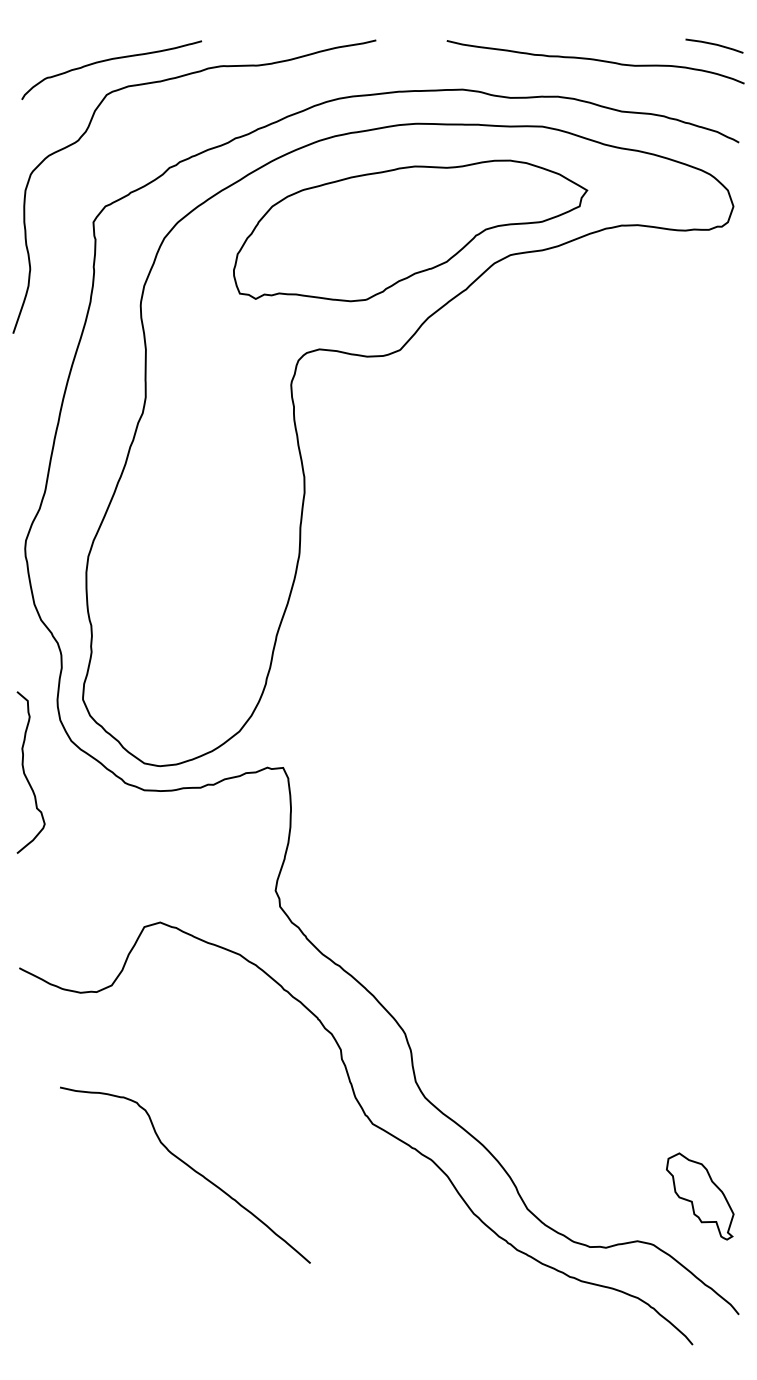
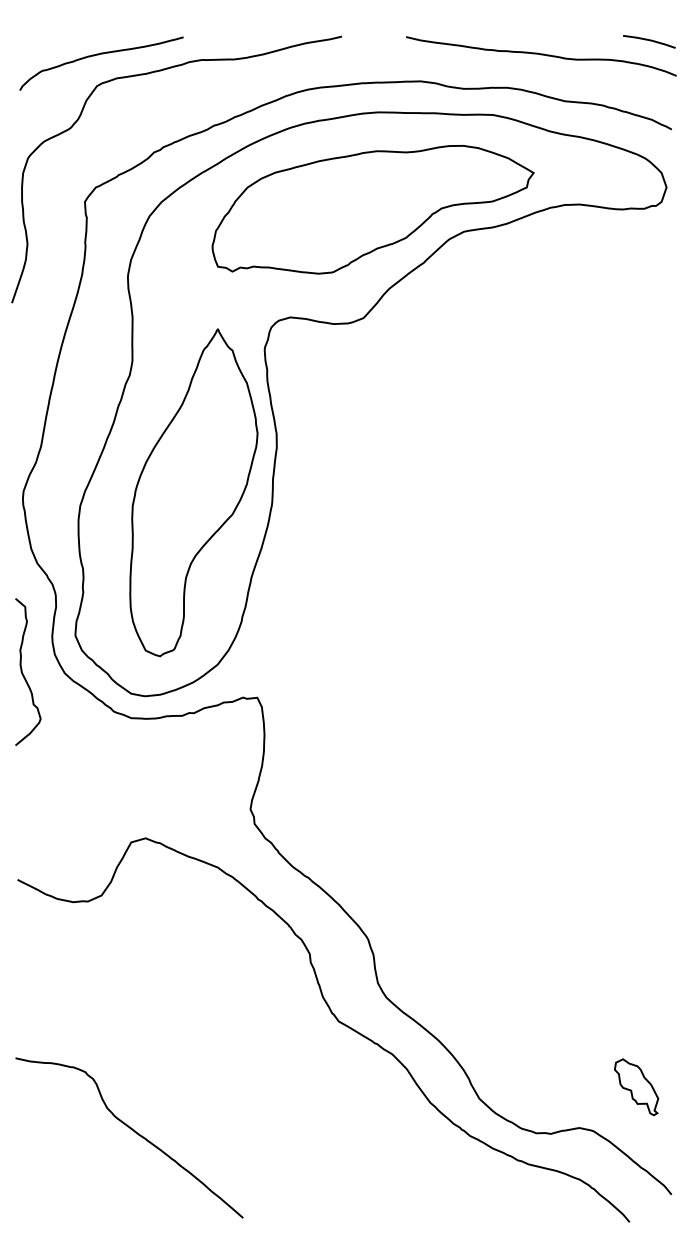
part: (212, 542) -> (193, 492), added
curve: (25, 774) -> (23, 673), moved
curve: (190, 1169) -> (134, 1132), moved
part: (700, 1195) -> (636, 1086), size x0.71

